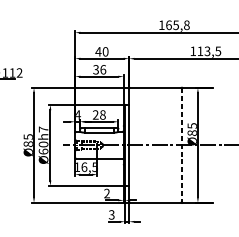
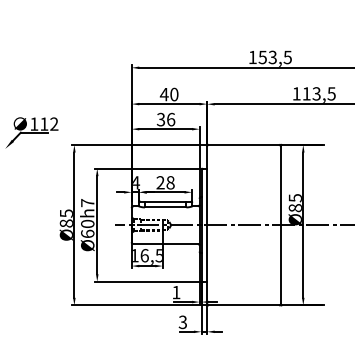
text: (177, 25) -> (274, 57), 165,8 -> 153,5
line: (181, 145) -> (280, 225), dashed -> solid
text: (107, 193) -> (176, 292), 2 -> 1

